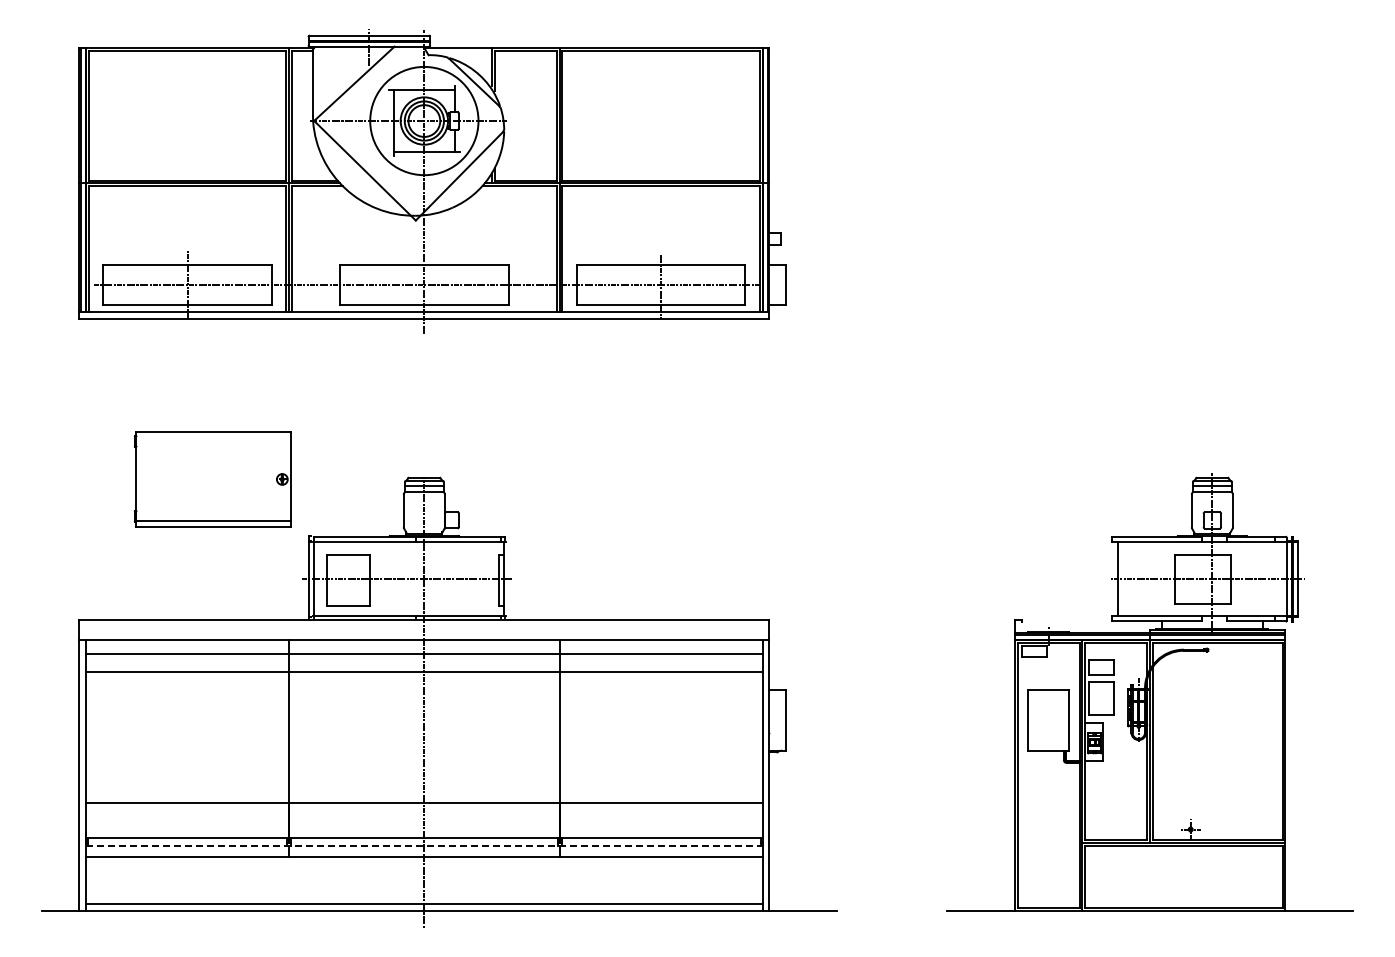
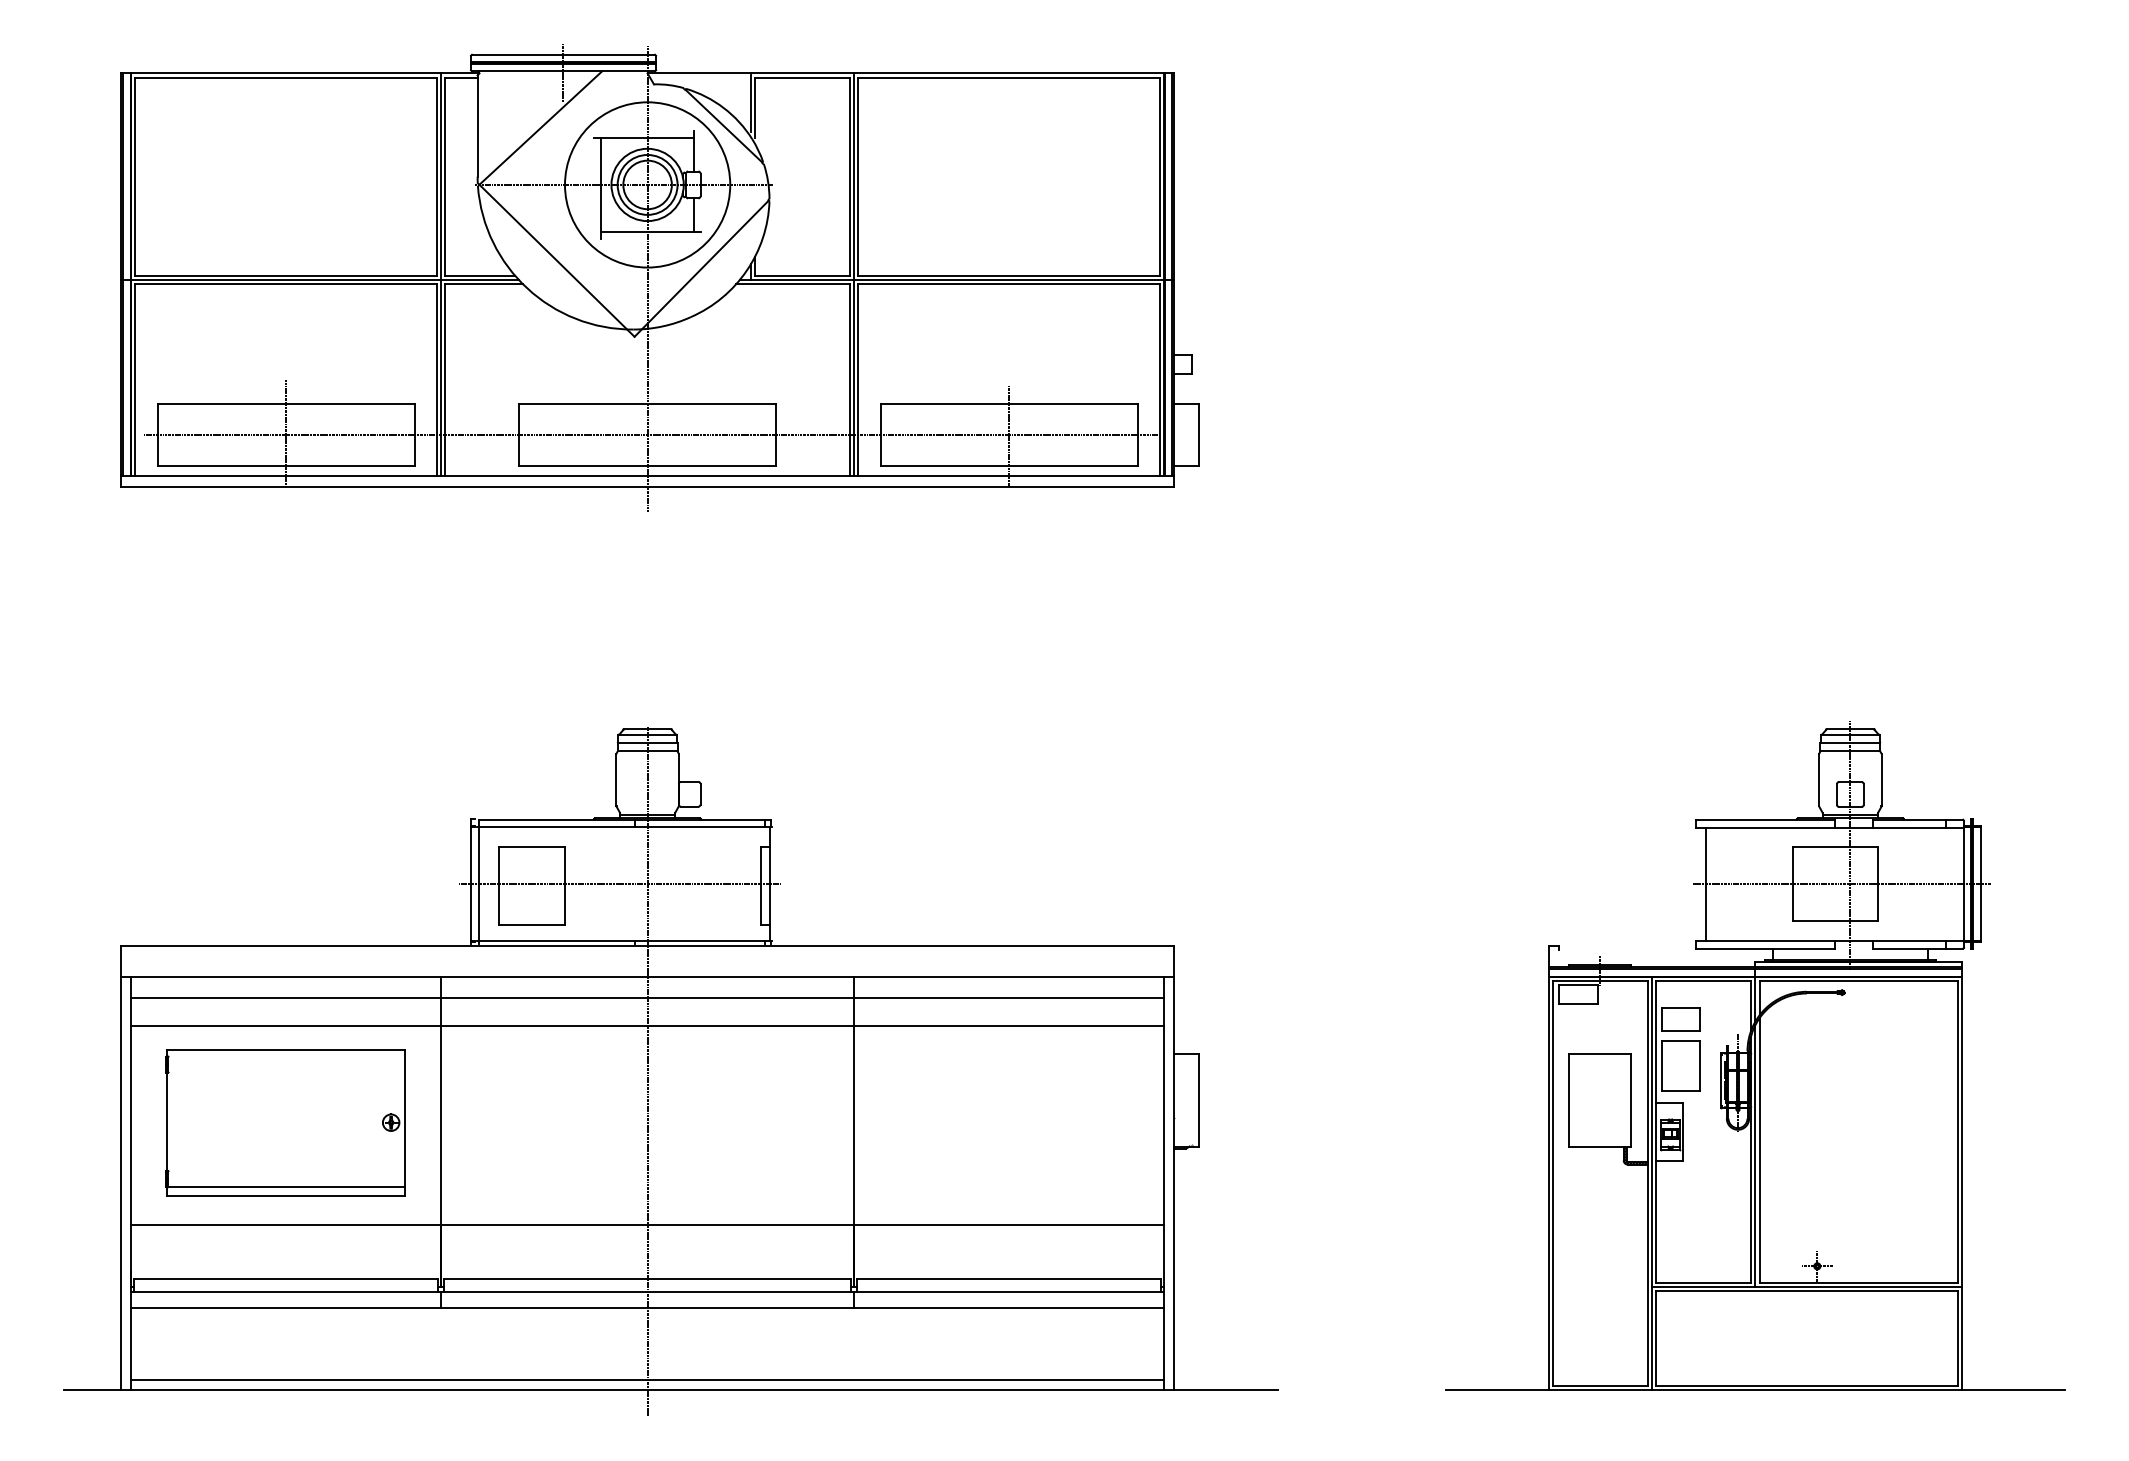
part: (212, 479) -> (284, 1122), moved
line: (424, 846) -> (647, 1292), dashed -> solid

